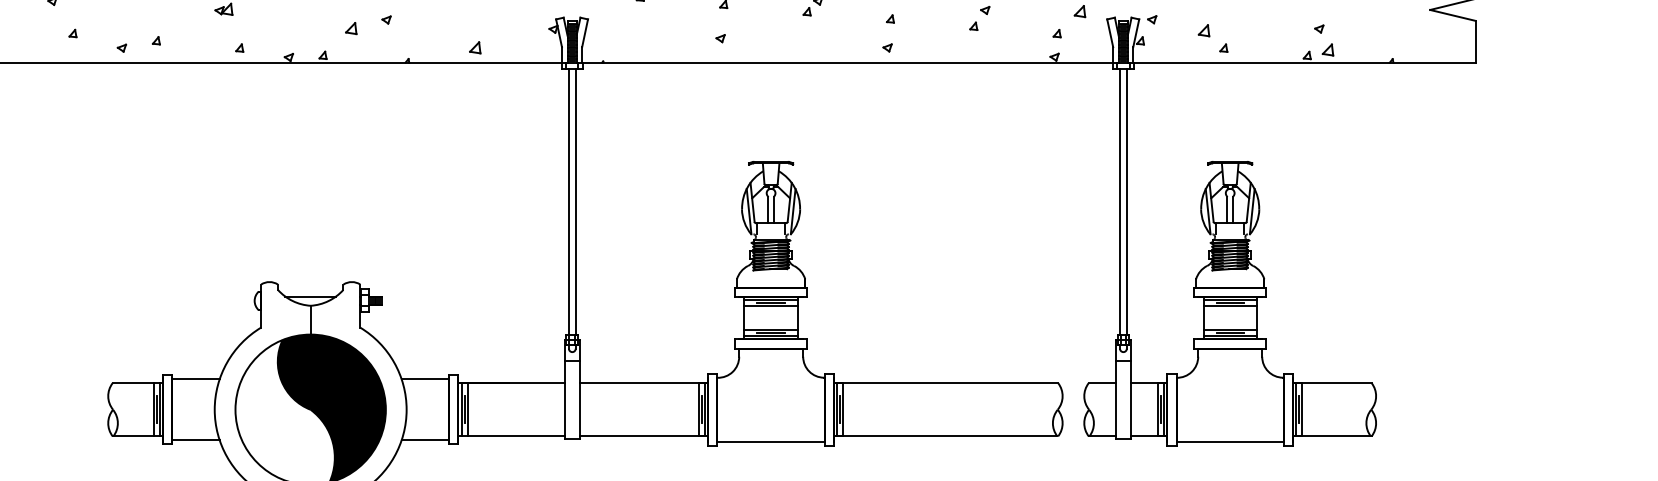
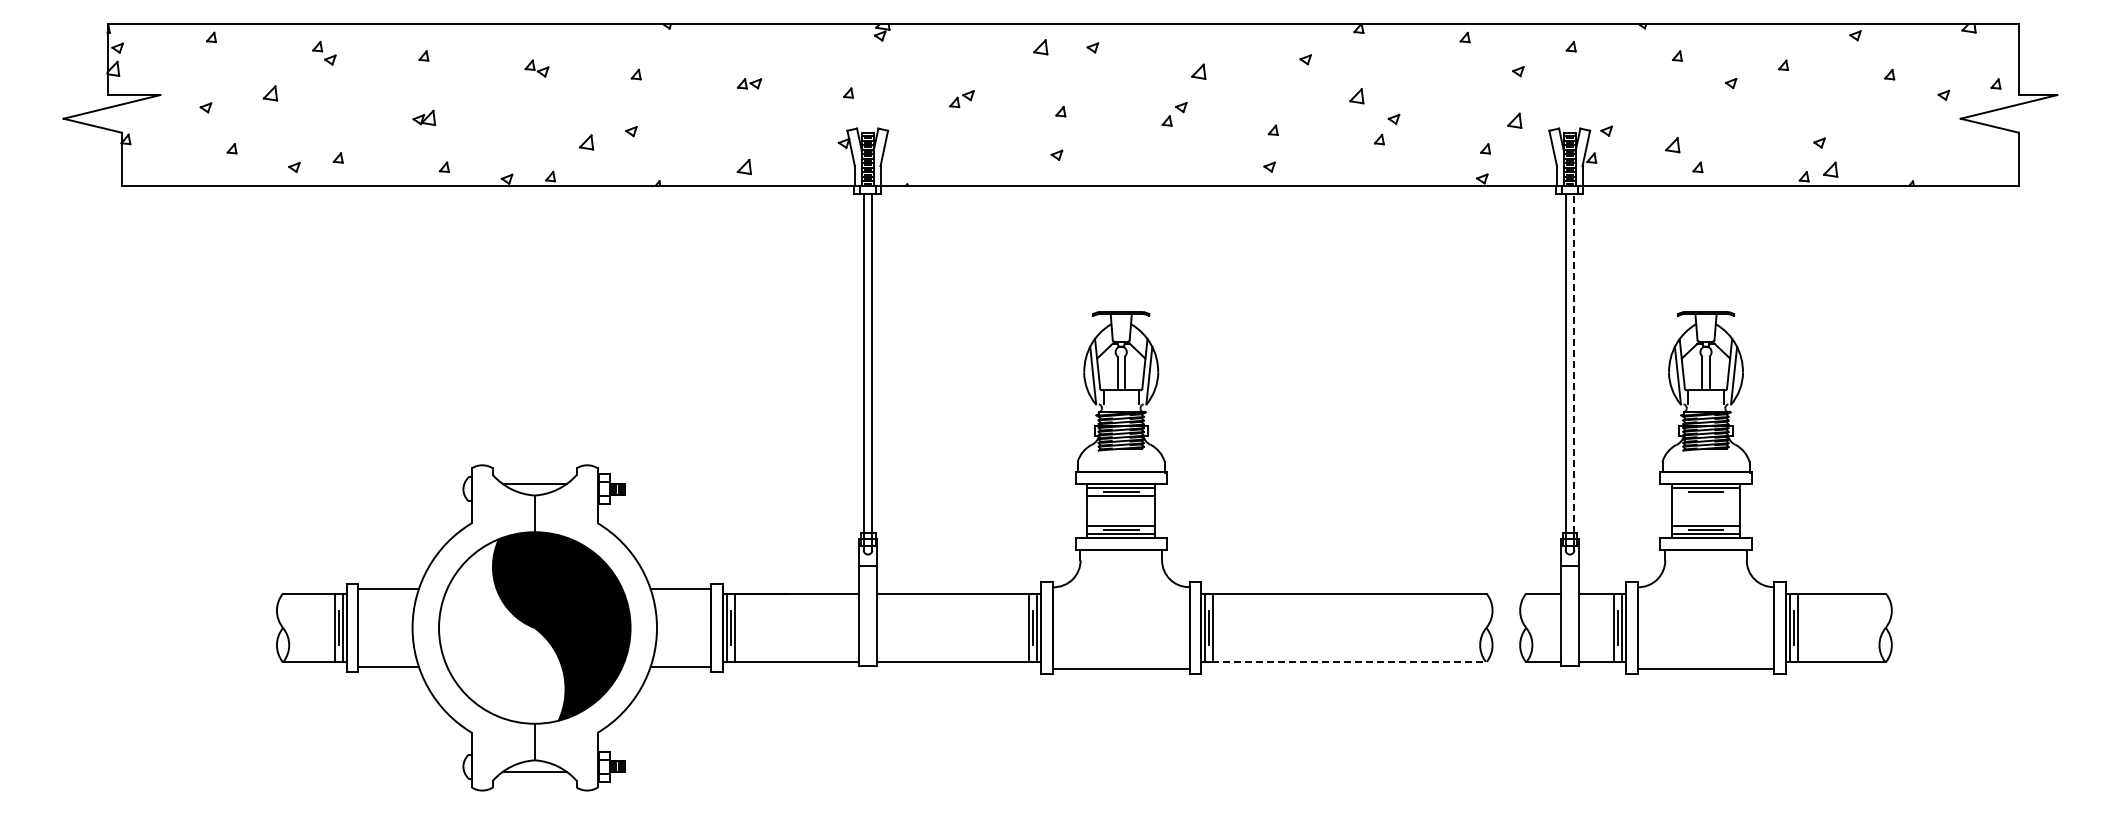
line: (1126, 201) -> (1574, 362), solid -> dashed
line: (1229, 305) -> (1705, 495), removed
line: (946, 436) -> (1344, 661), solid -> dashed

